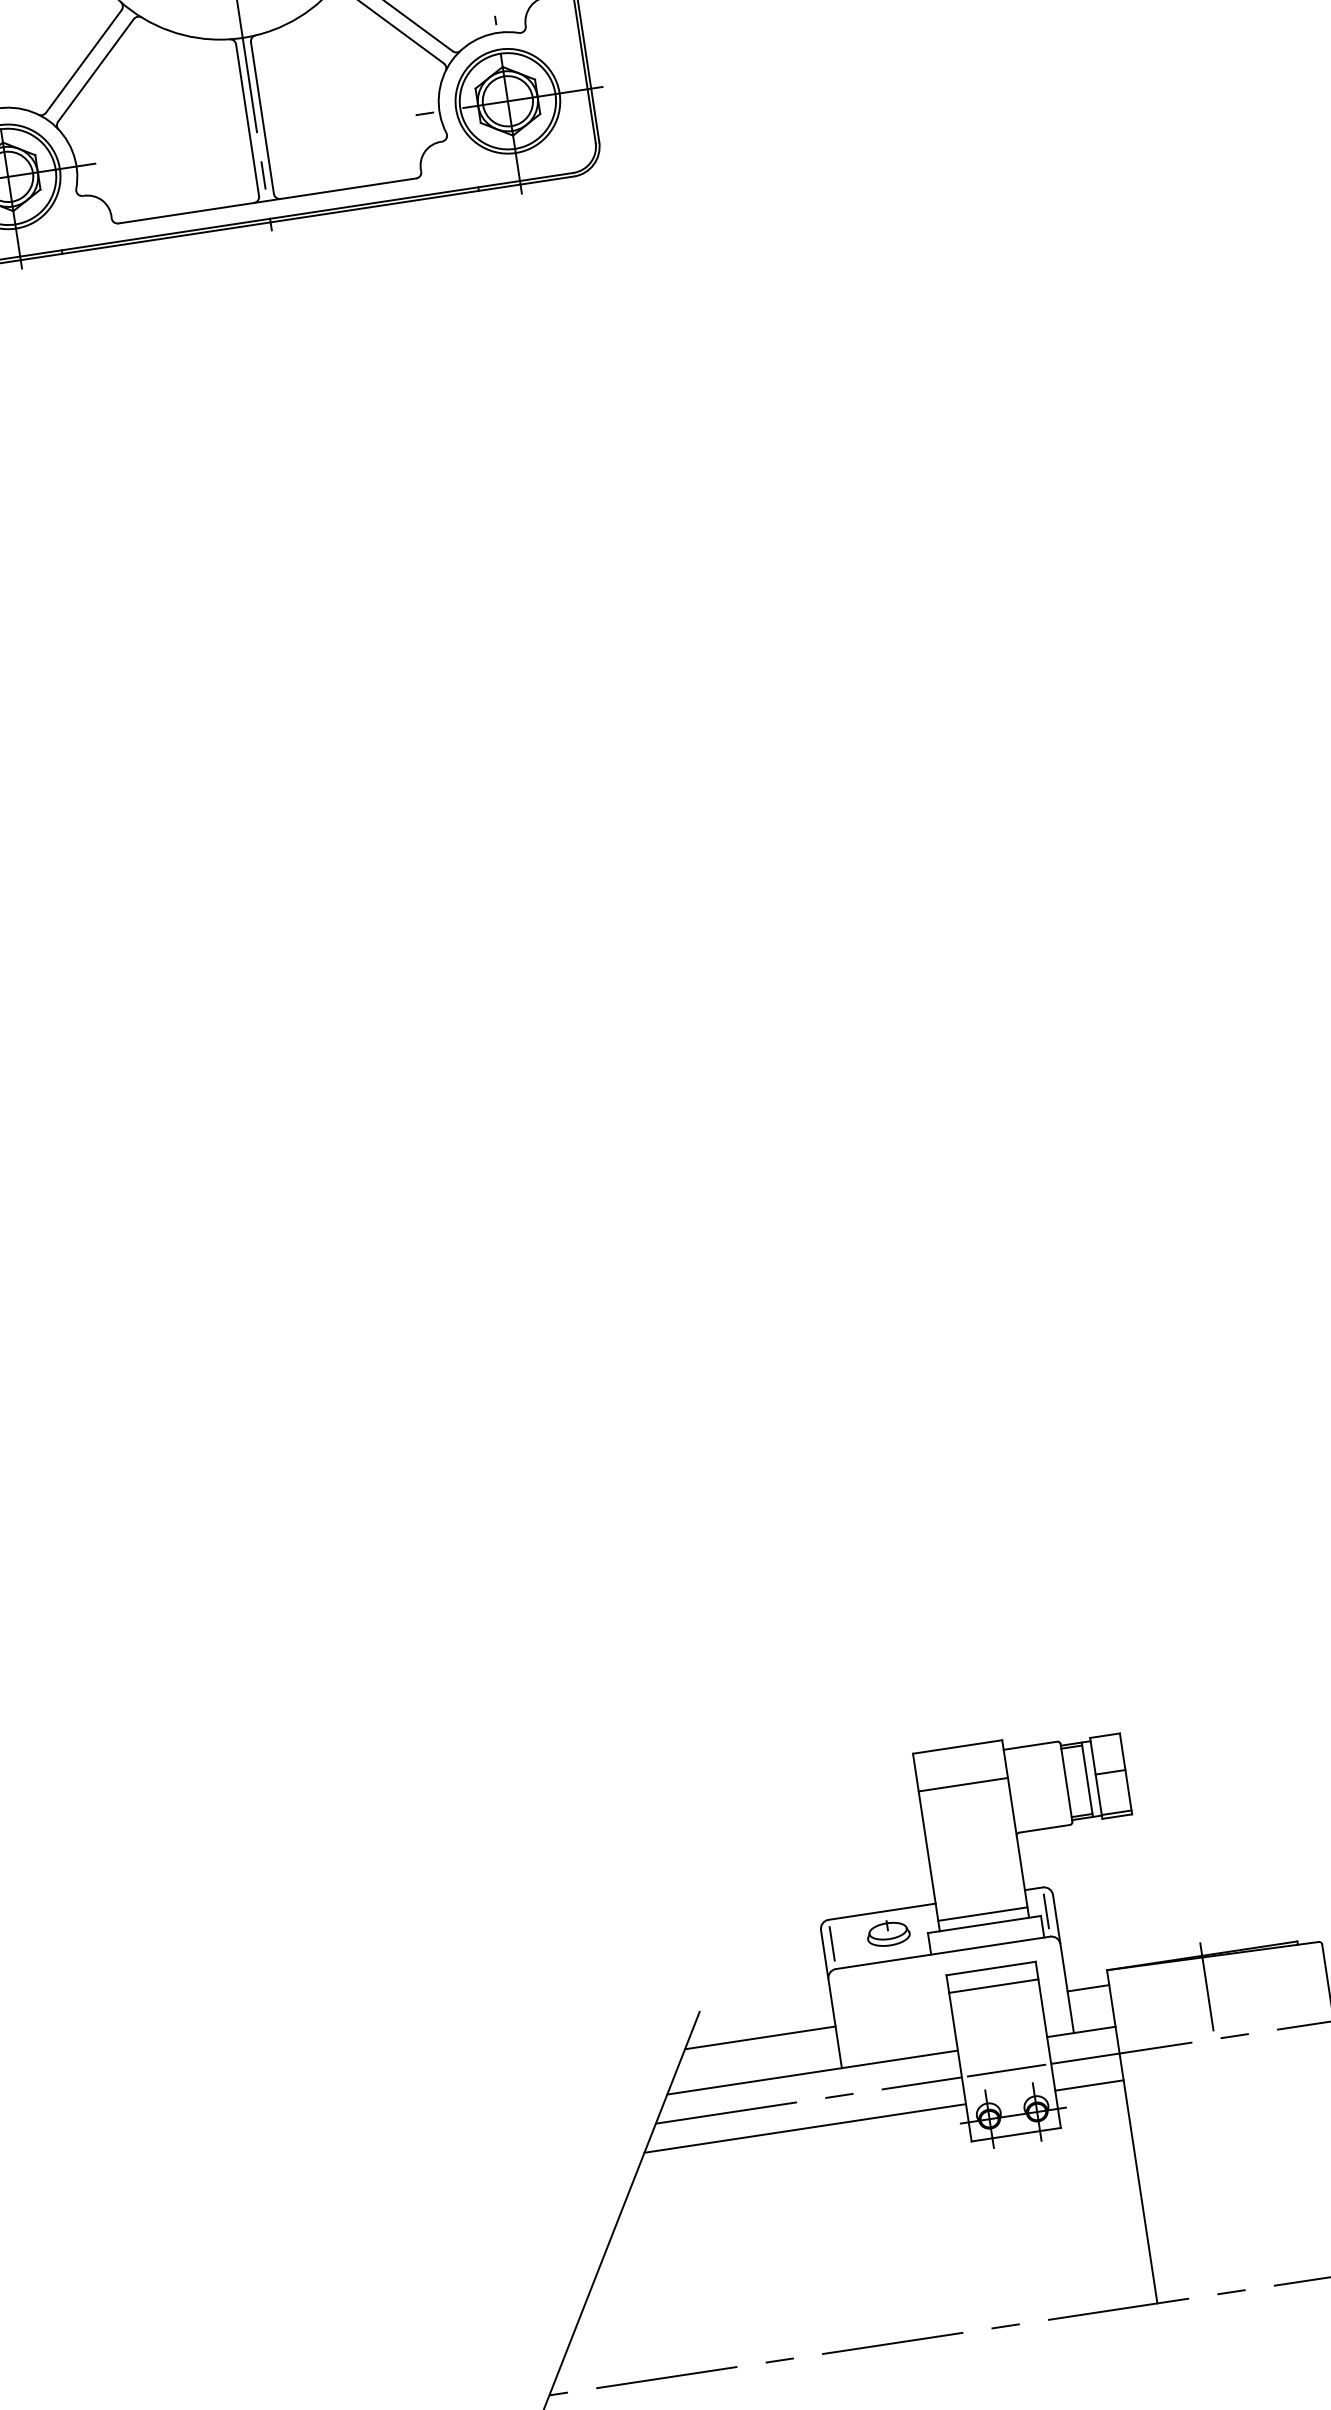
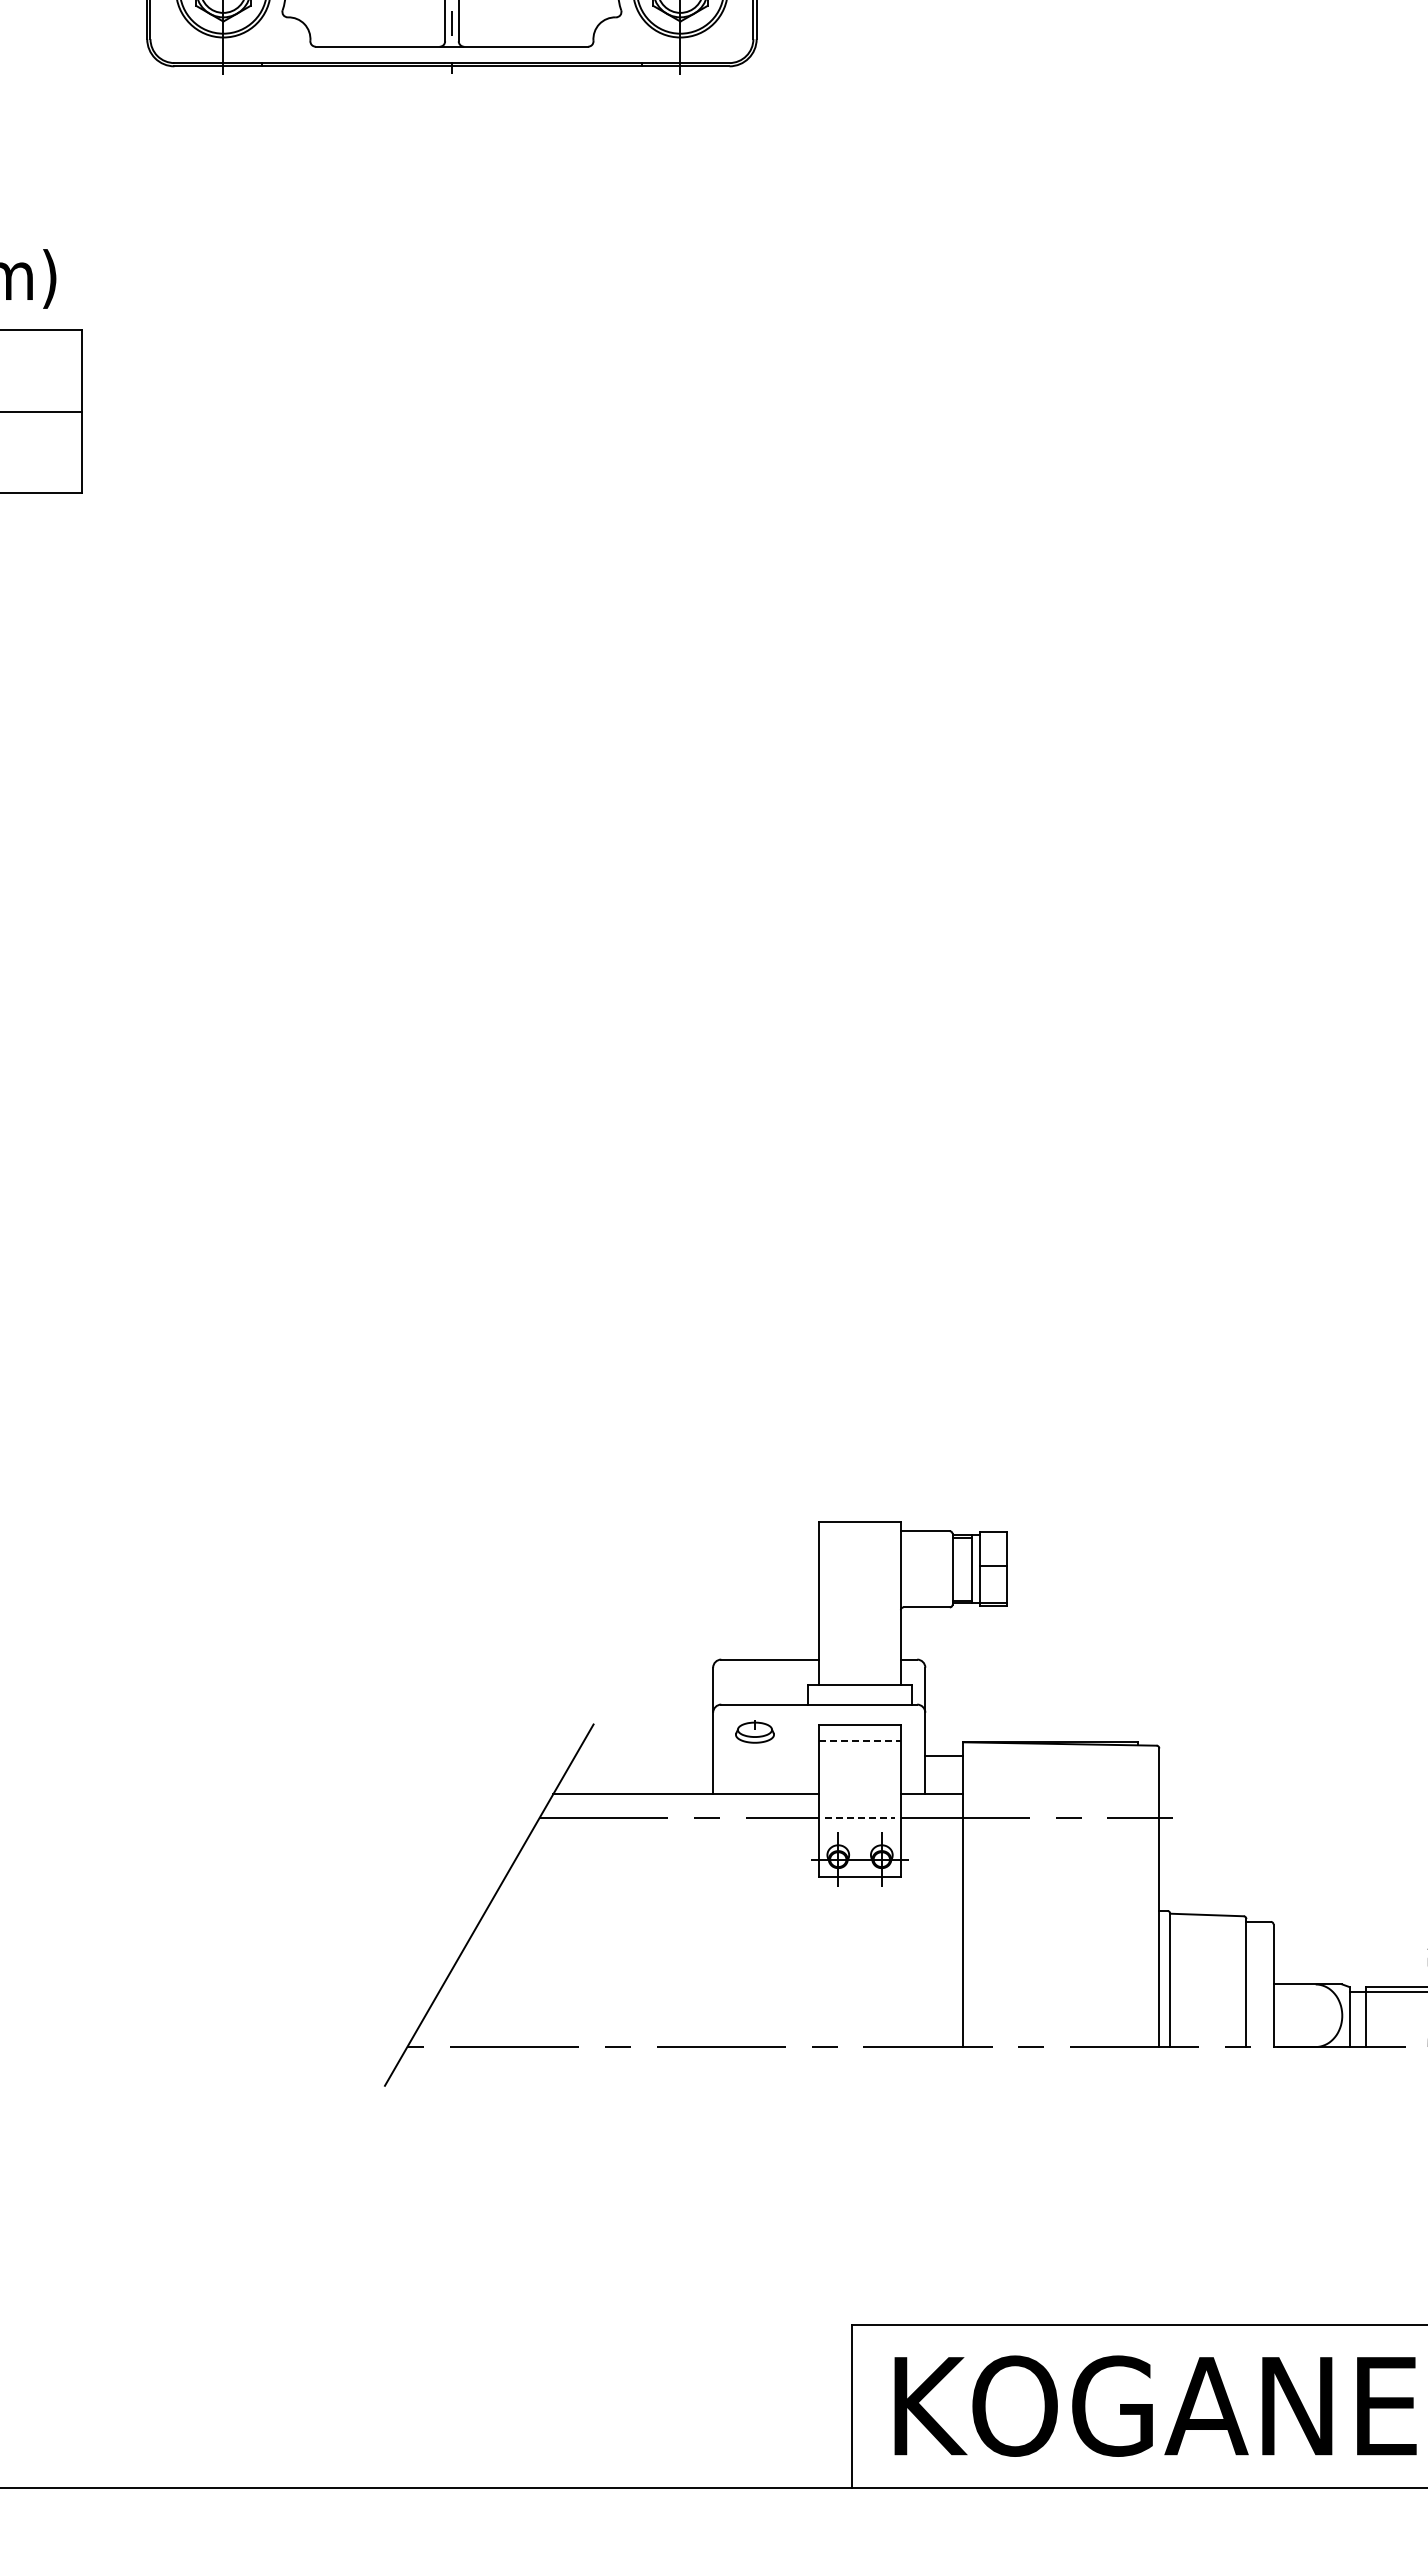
line: (962, 1784) -> (859, 1556), removed
line: (1046, 1911) -> (917, 1681), removed
line: (982, 1914) -> (859, 1675), removed
part: (887, 1933) -> (754, 1731), moved
line: (832, 1943) -> (721, 1681), removed
line: (994, 1986) -> (860, 1741), solid -> dashed
line: (1206, 1986) -> (1050, 1770), removed
line: (760, 2037) -> (644, 1755), removed
line: (1007, 2070) -> (860, 1818), solid -> dashed
line: (1088, 2085) -> (931, 1842), removed
line: (805, 2127) -> (672, 1842), removed

